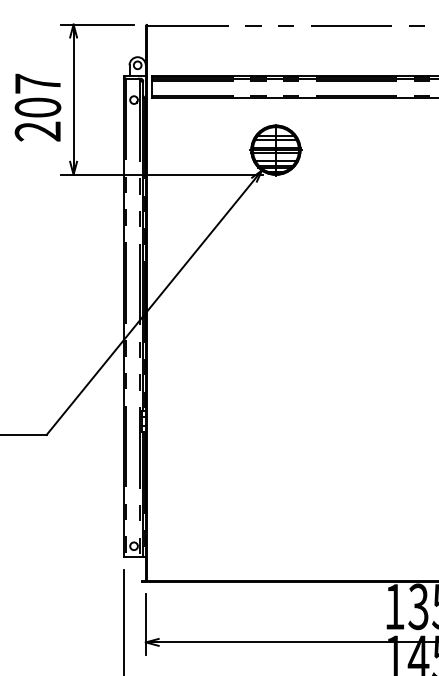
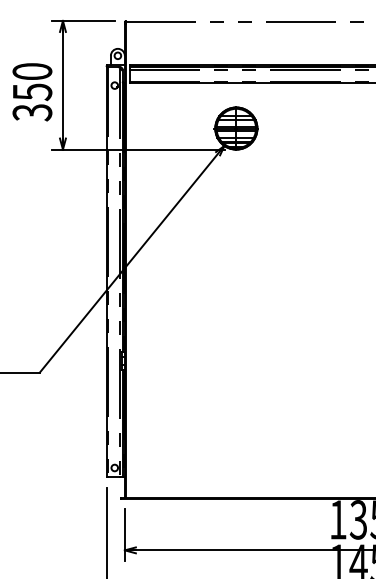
text: (37, 107) -> (32, 91), 207 -> 350

